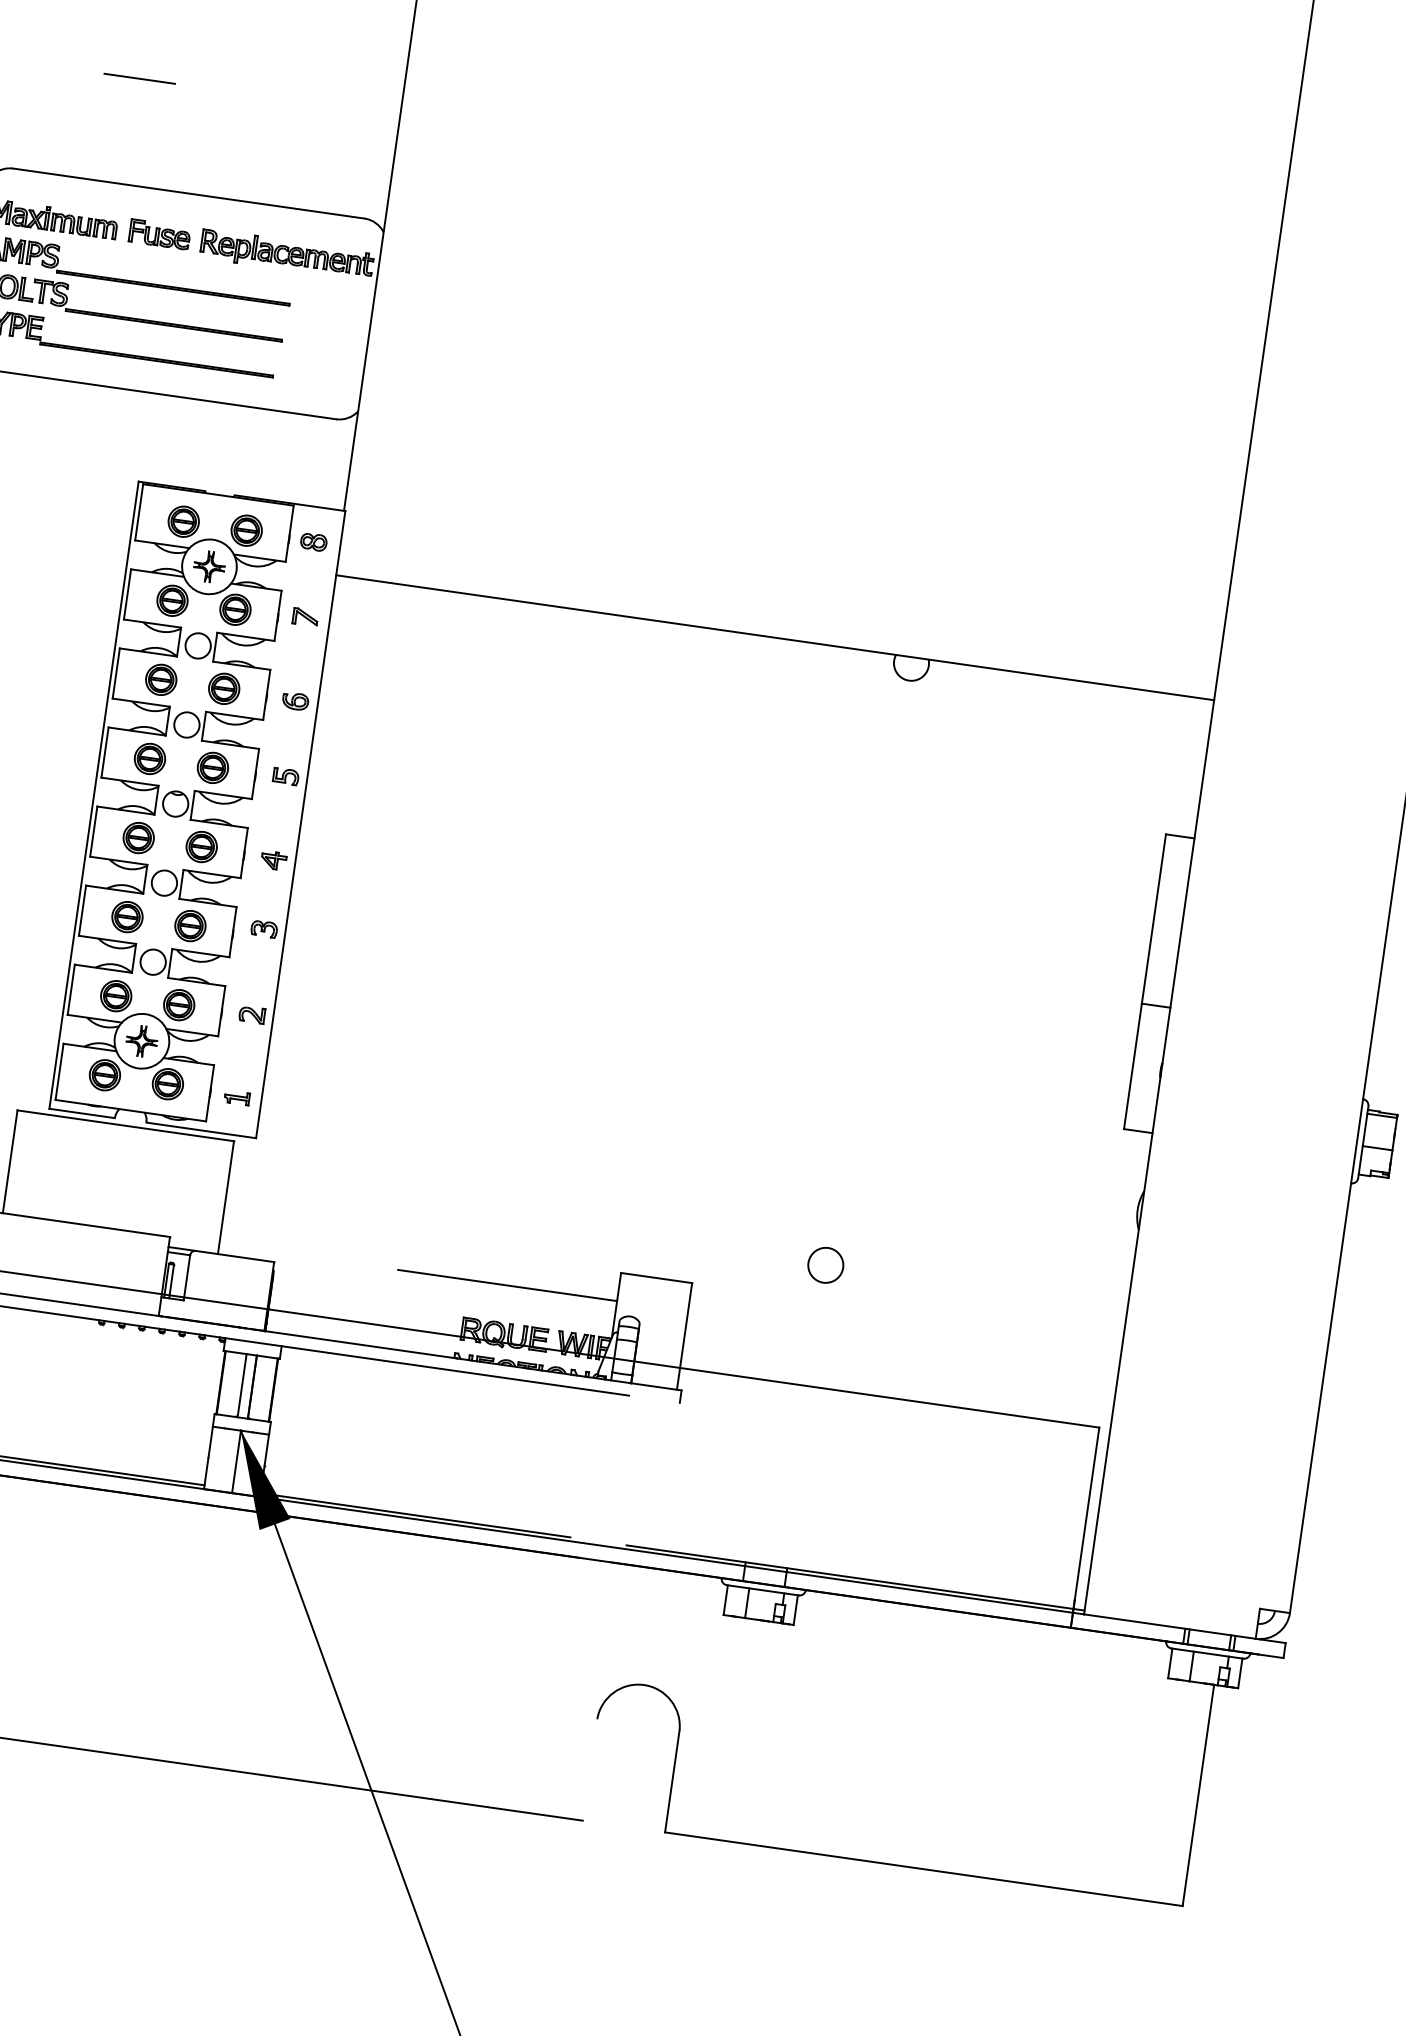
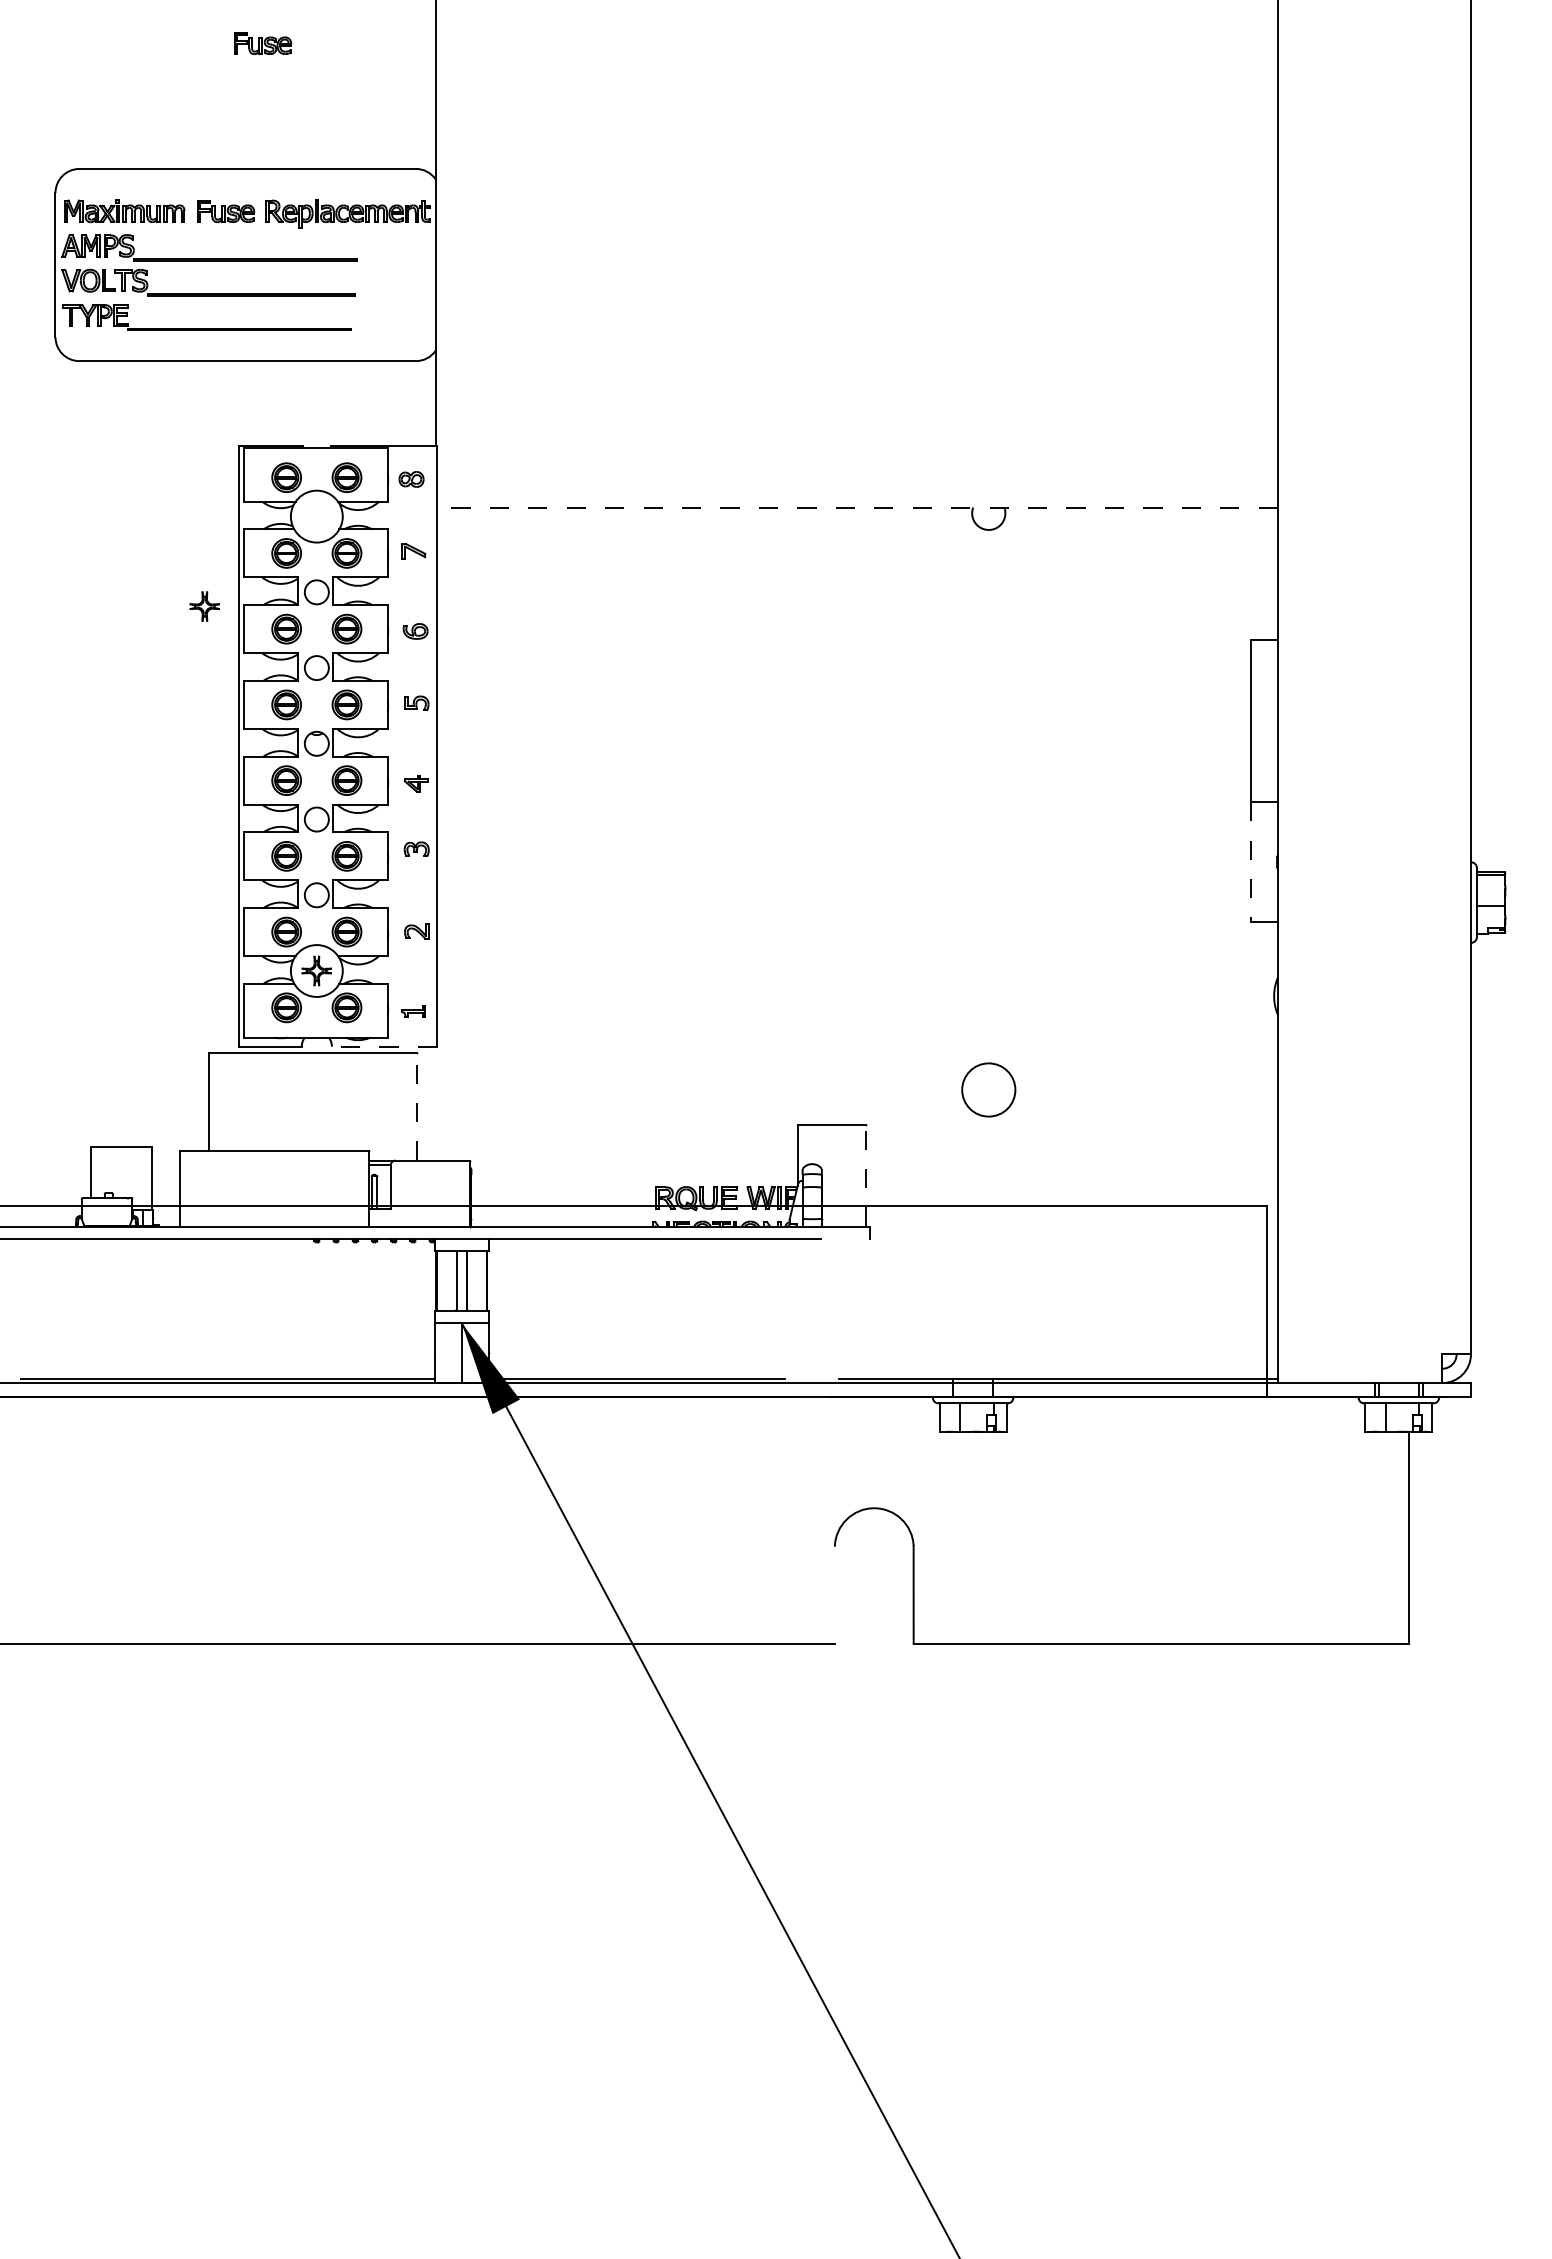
part: (224, 64) -> (263, 43), added
line: (140, 78) -> (186, 67), removed
part: (209, 566) -> (204, 606), moved
line: (774, 637) -> (856, 507), solid -> dashed
line: (1132, 1066) -> (1250, 862), solid -> dashed
line: (201, 1130) -> (384, 1046), solid -> dashed
line: (225, 1197) -> (416, 1106), solid -> dashed
circle: (825, 1264) -> (988, 1089), size x1.6
line: (507, 1285) -> (692, 1151), removed
line: (684, 1336) -> (865, 1175), solid -> dashed

